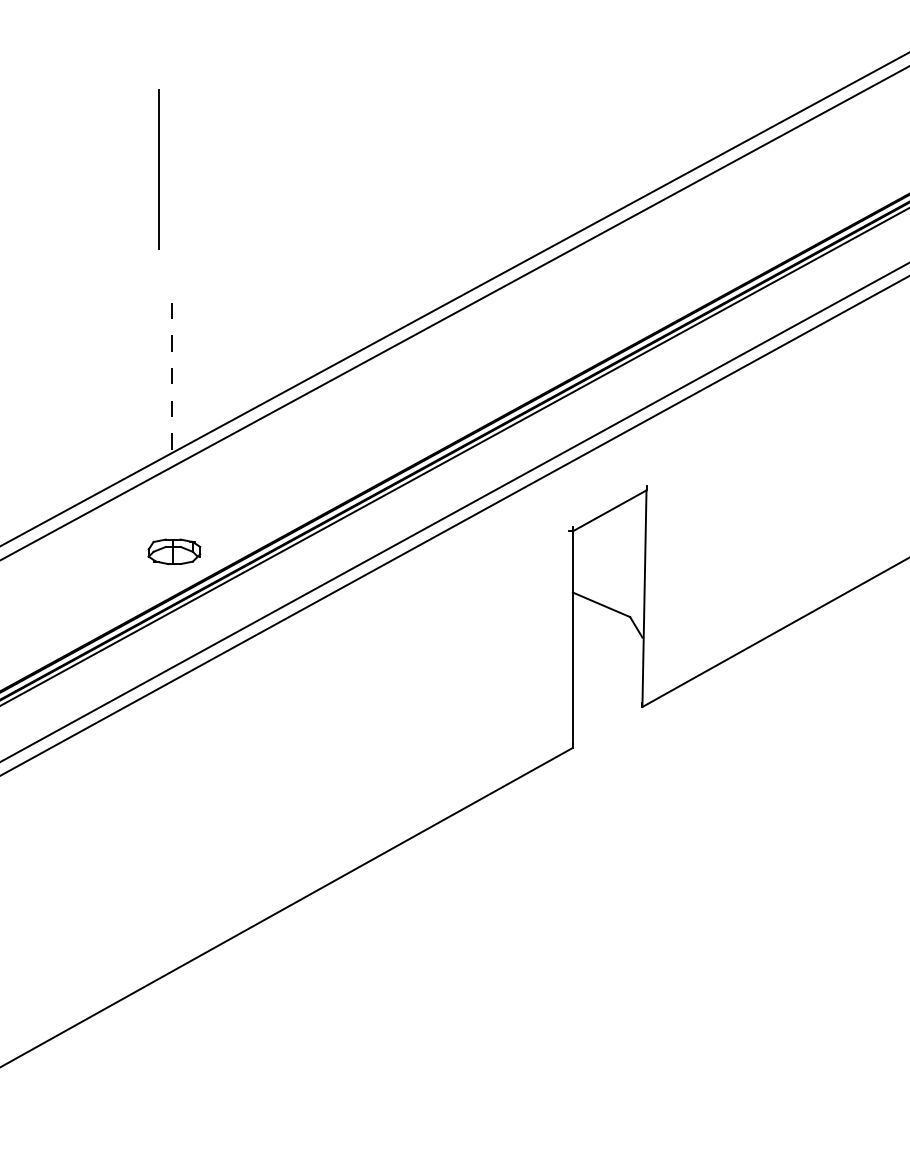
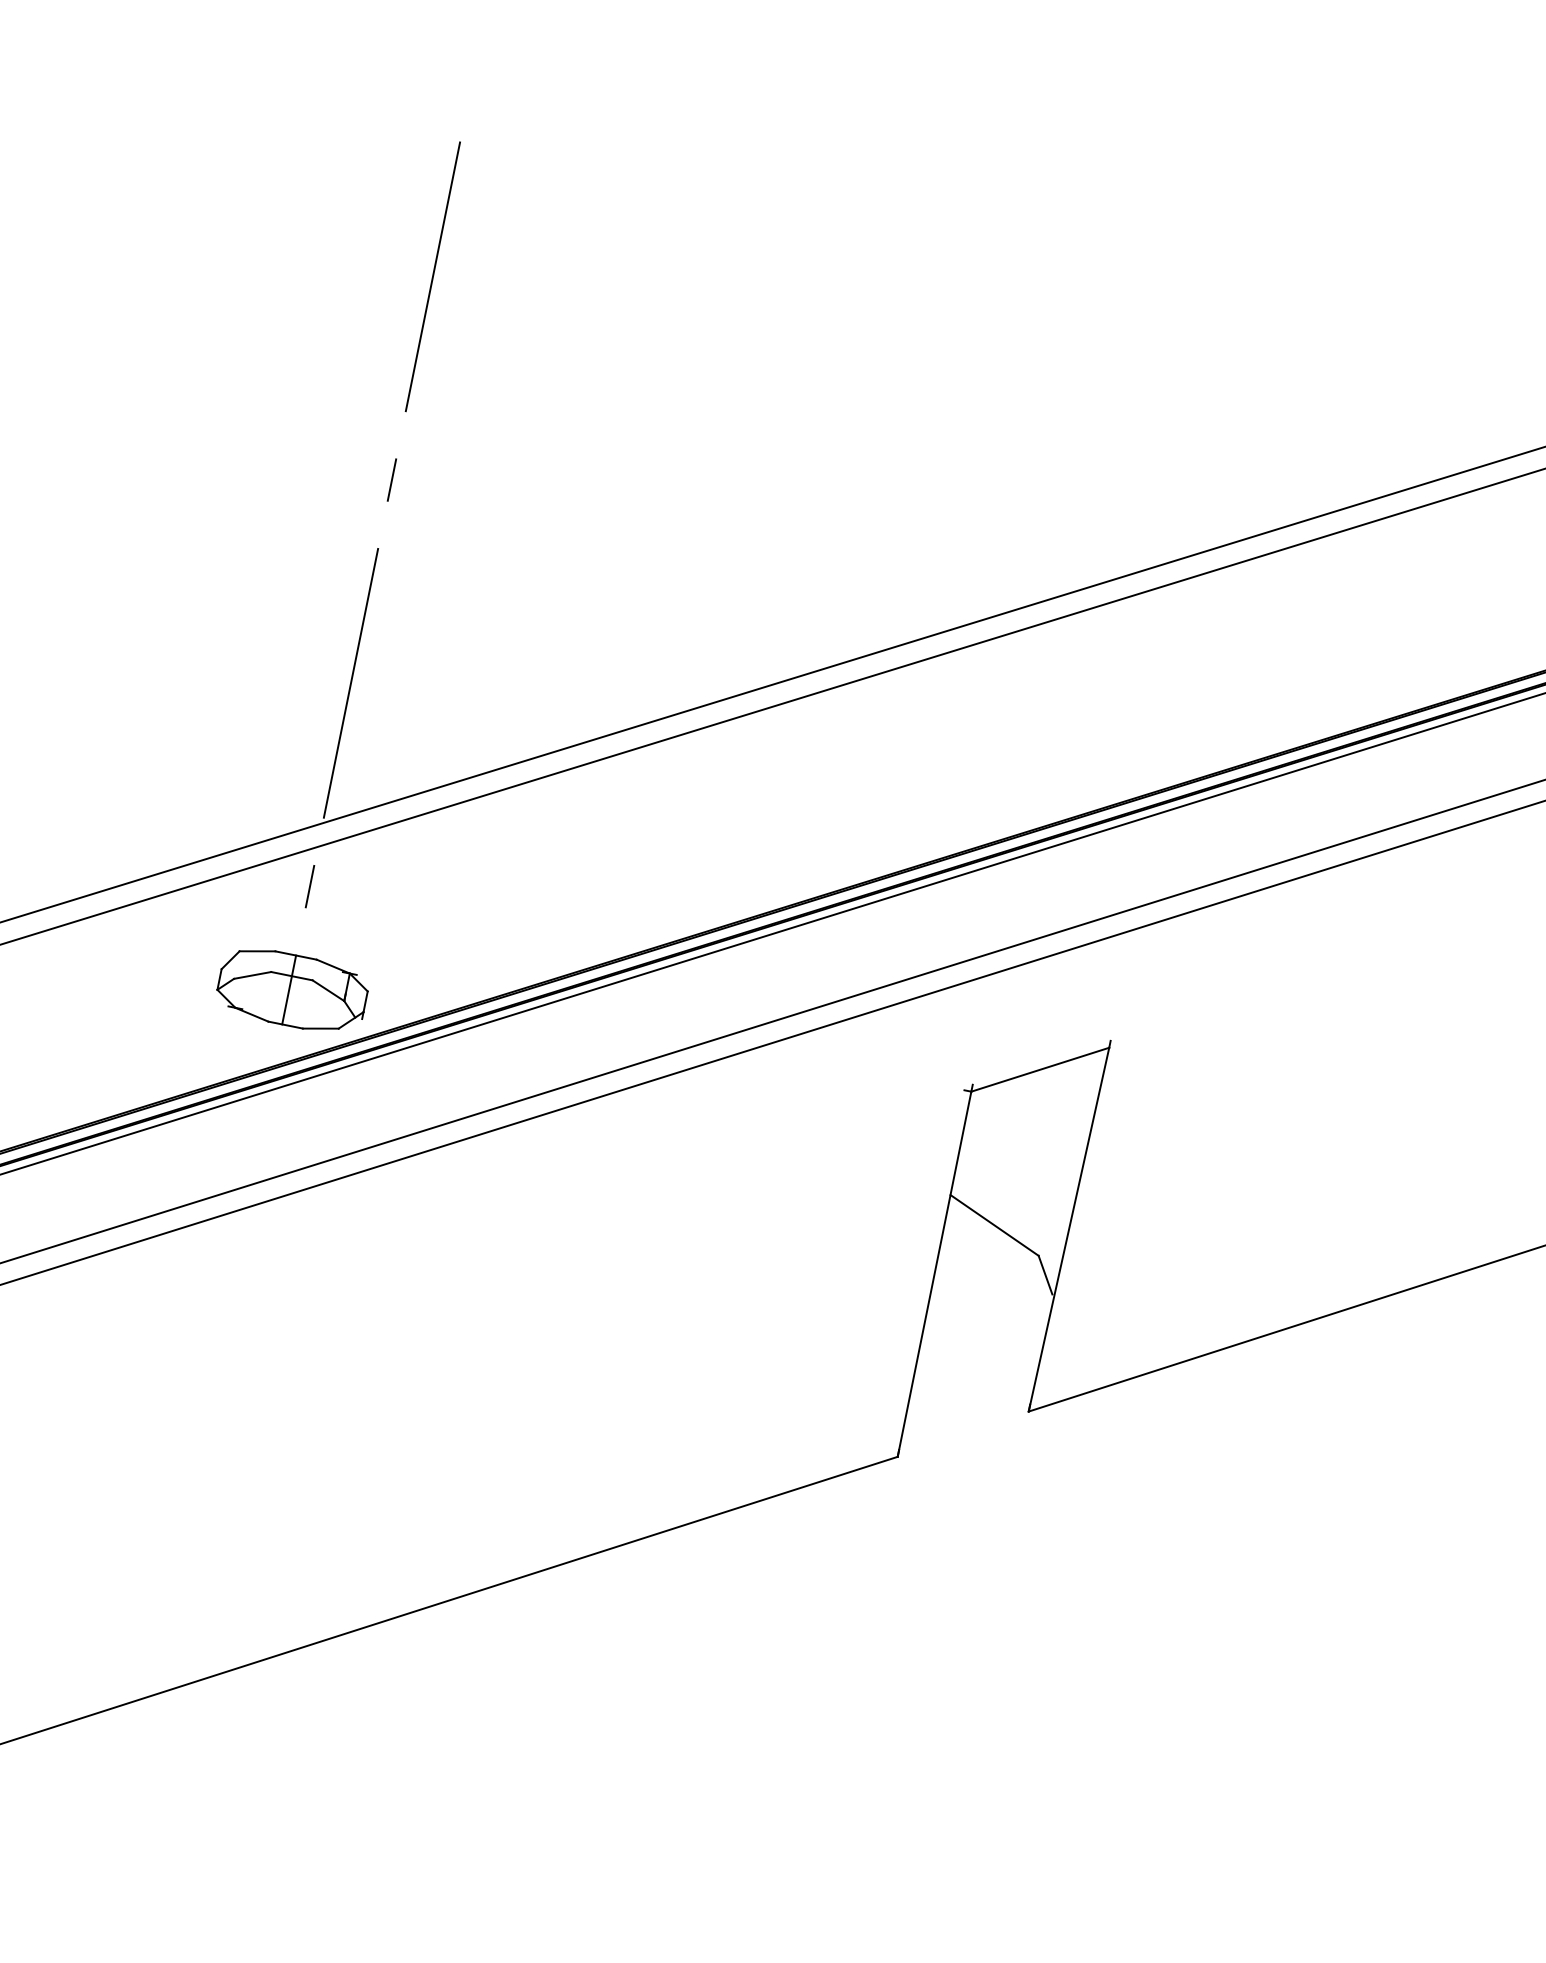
line: (158, 169) -> (431, 276), moved
line: (172, 249) -> (391, 480), added
line: (172, 369) -> (351, 682), dashed -> solid
line: (172, 490) -> (310, 886), added
part: (174, 551) -> (292, 990), size x1.67

